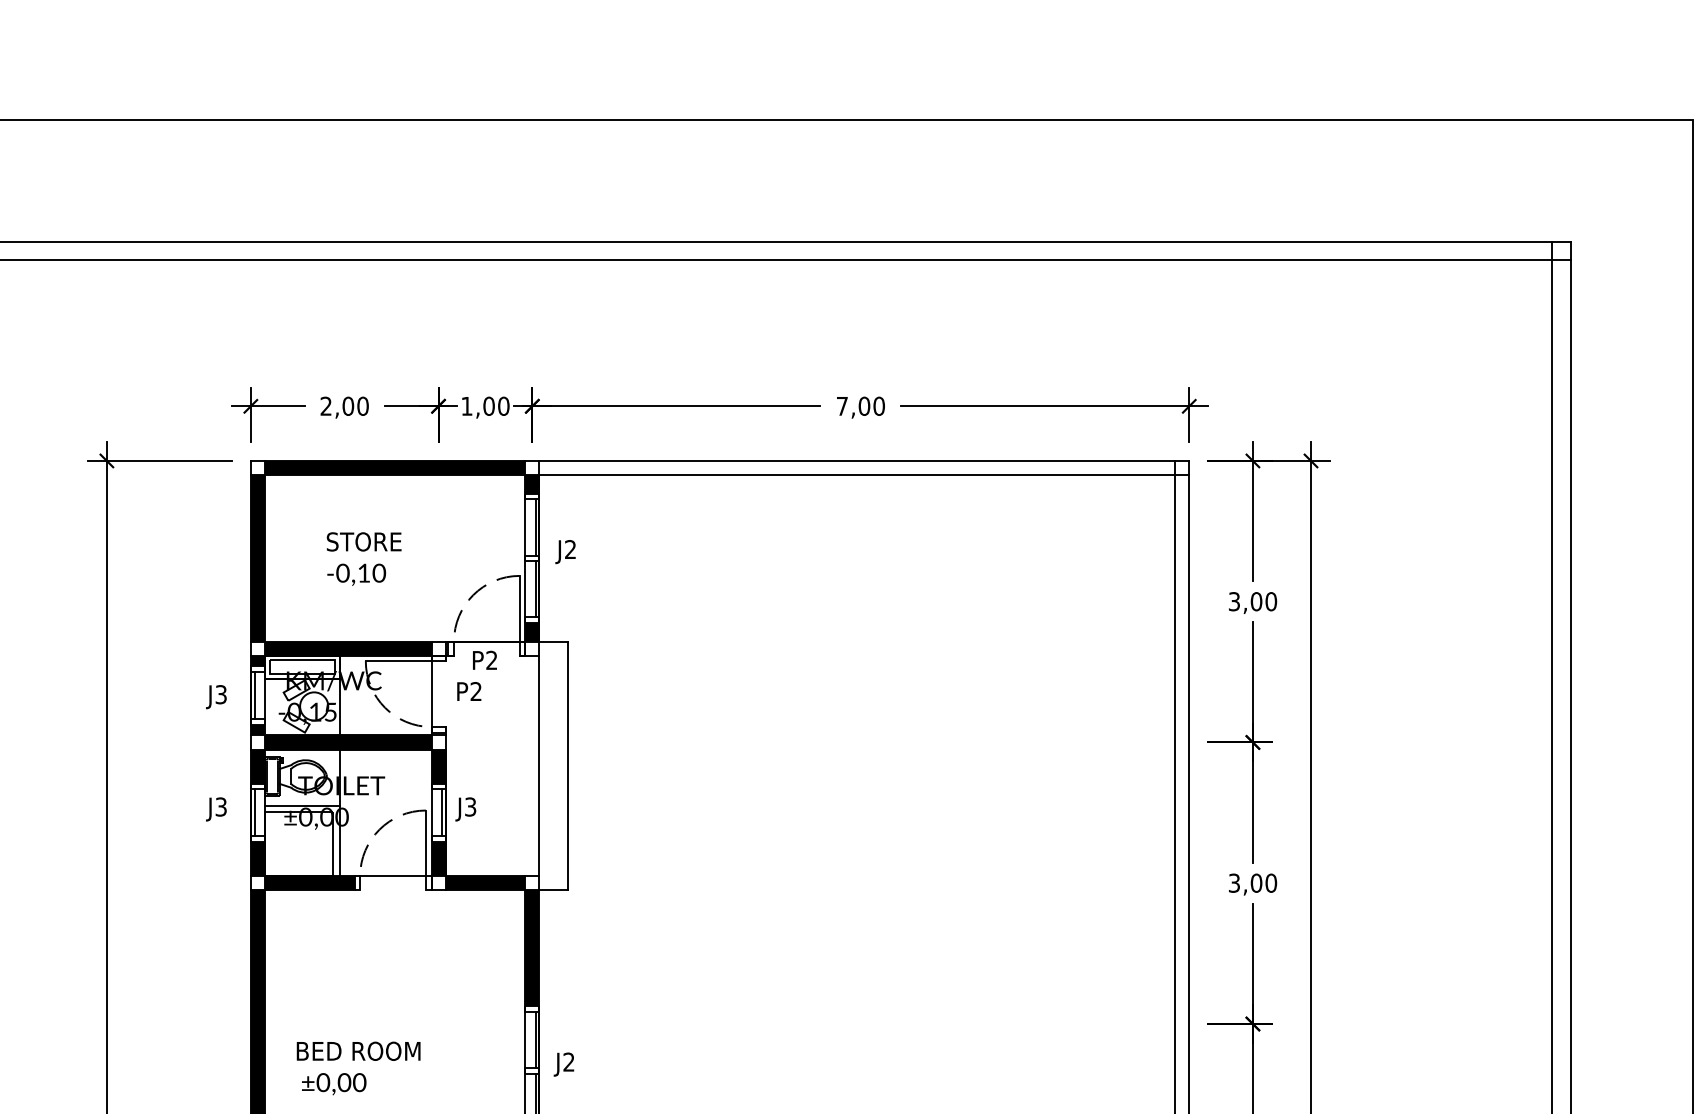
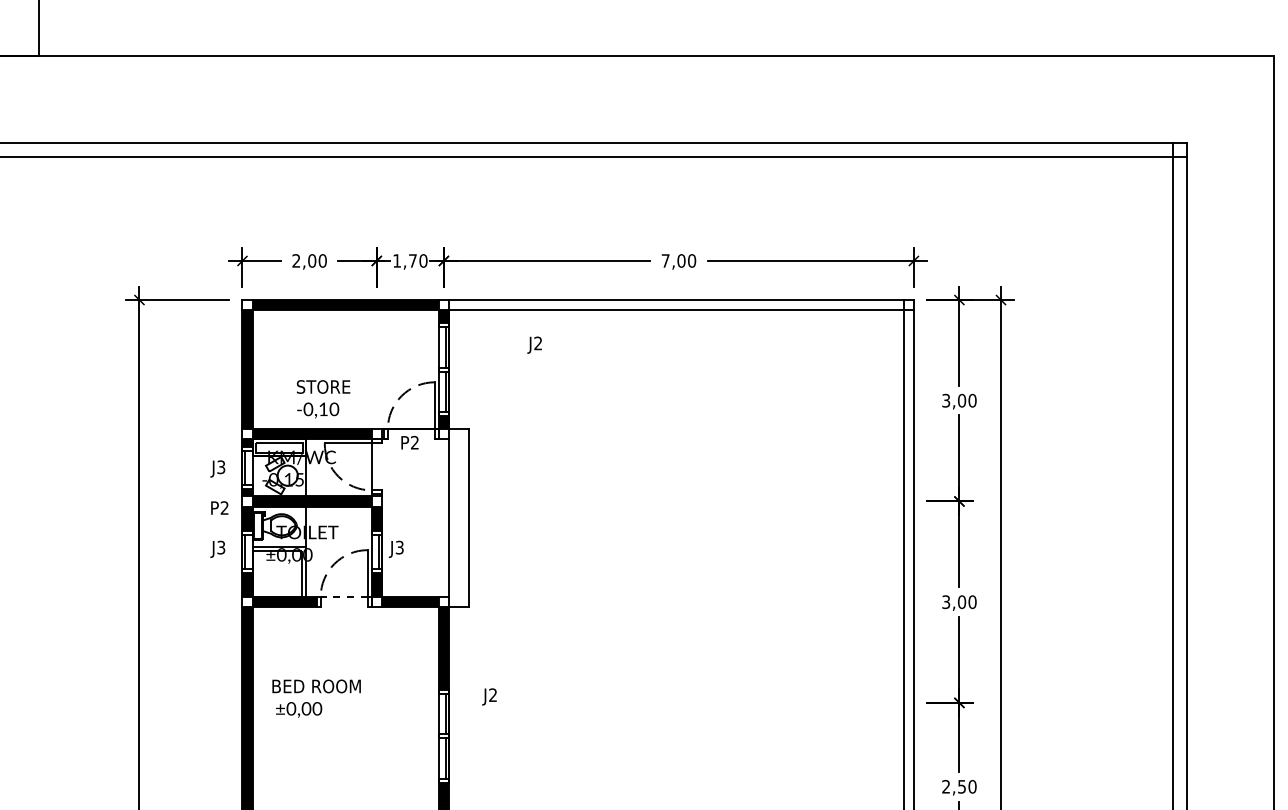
text: (488, 405) -> (412, 260), 1,00 -> 1,70
text: (565, 551) -> (534, 344), moved
text: (364, 559) -> (323, 399), moved
text: (468, 690) -> (219, 507), moved
line: (392, 876) -> (343, 597), solid -> dashed
text: (563, 1063) -> (489, 696), moved
text: (358, 1068) -> (316, 698), moved

